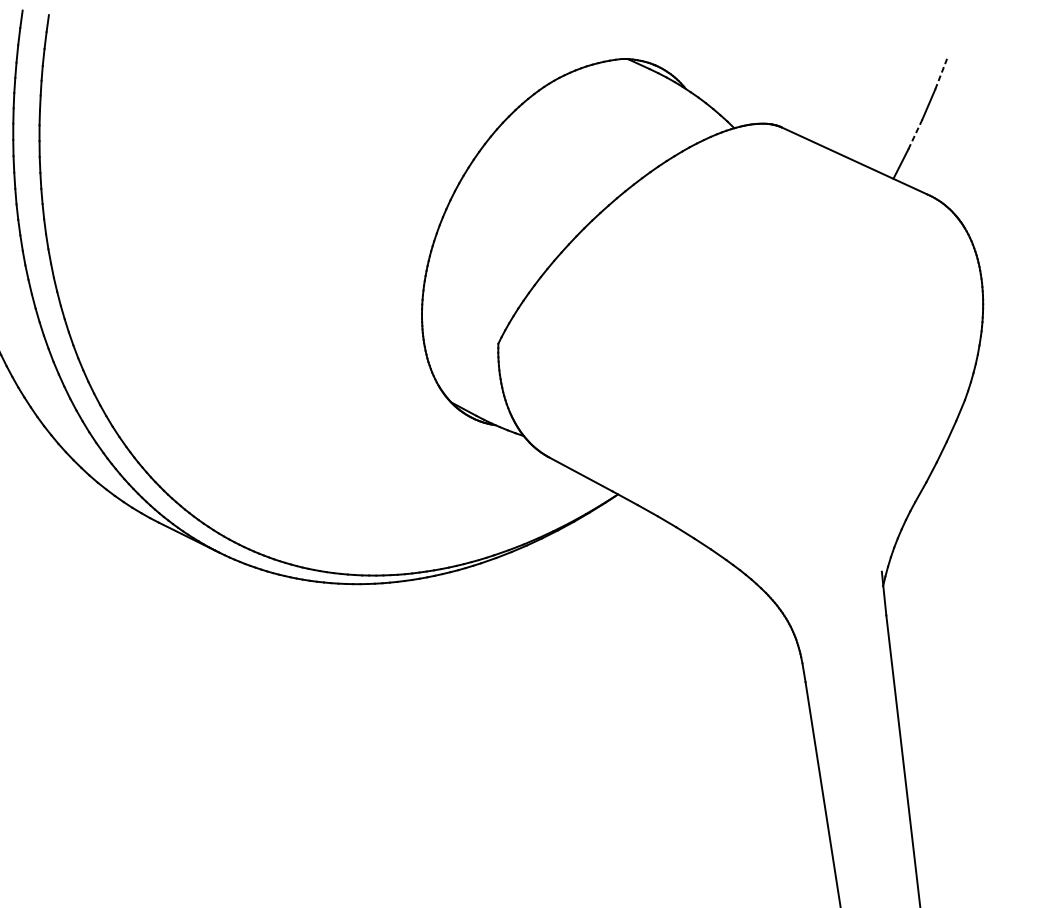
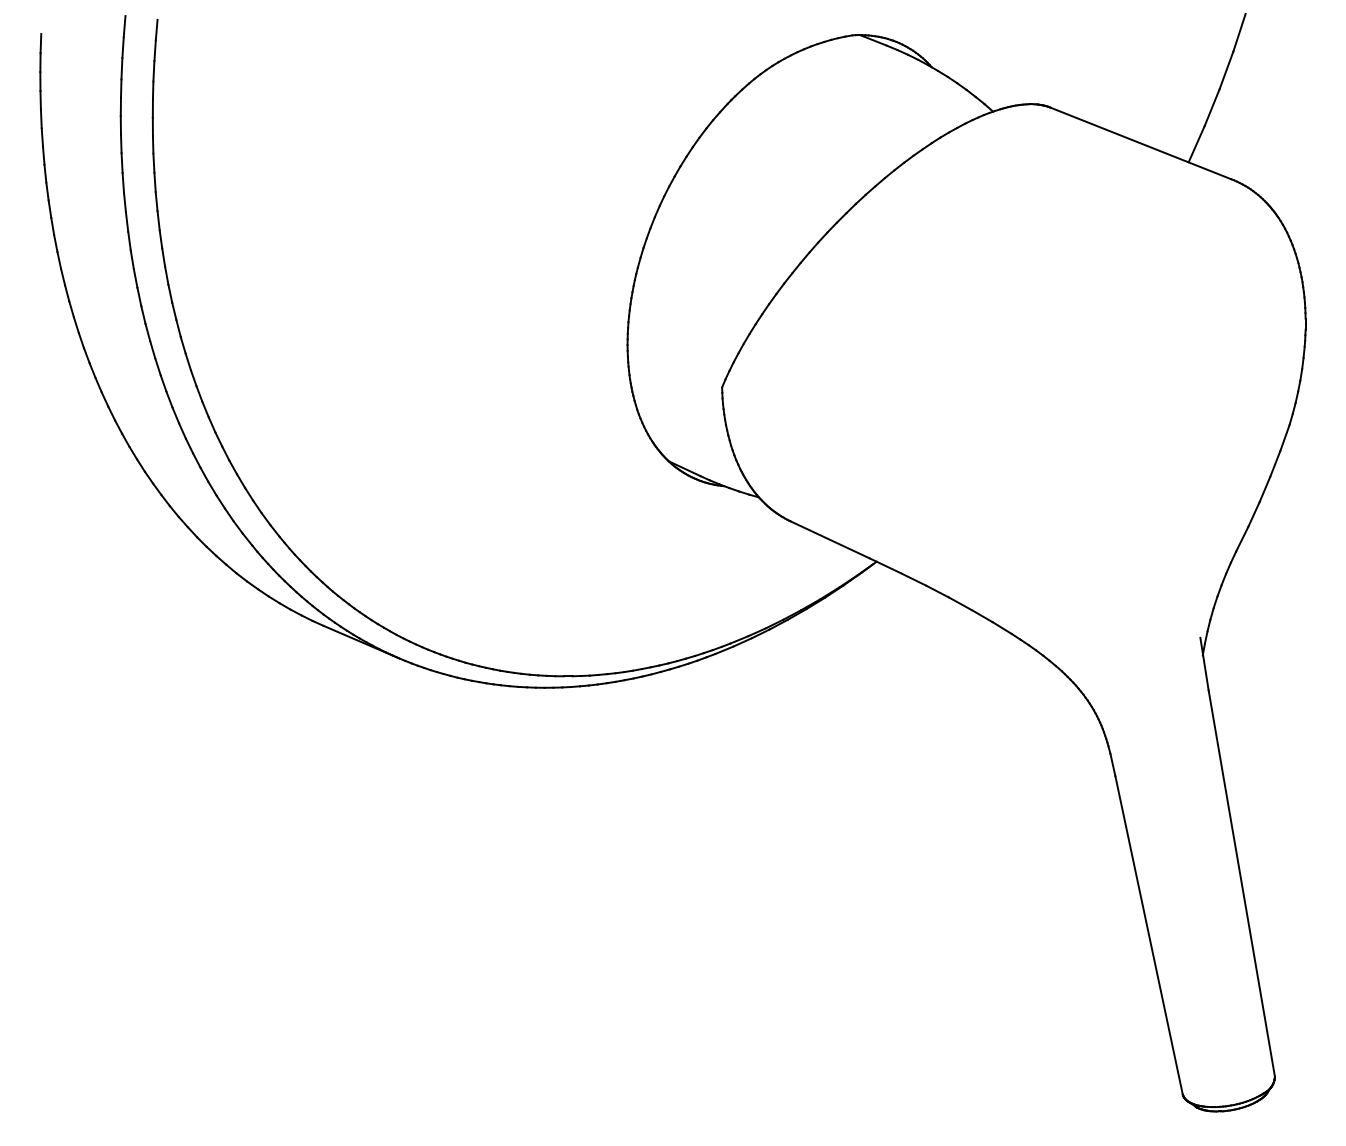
line: (941, 73) -> (1239, 32), dashed -> solid
line: (915, 134) -> (1212, 107), dashed -> solid

